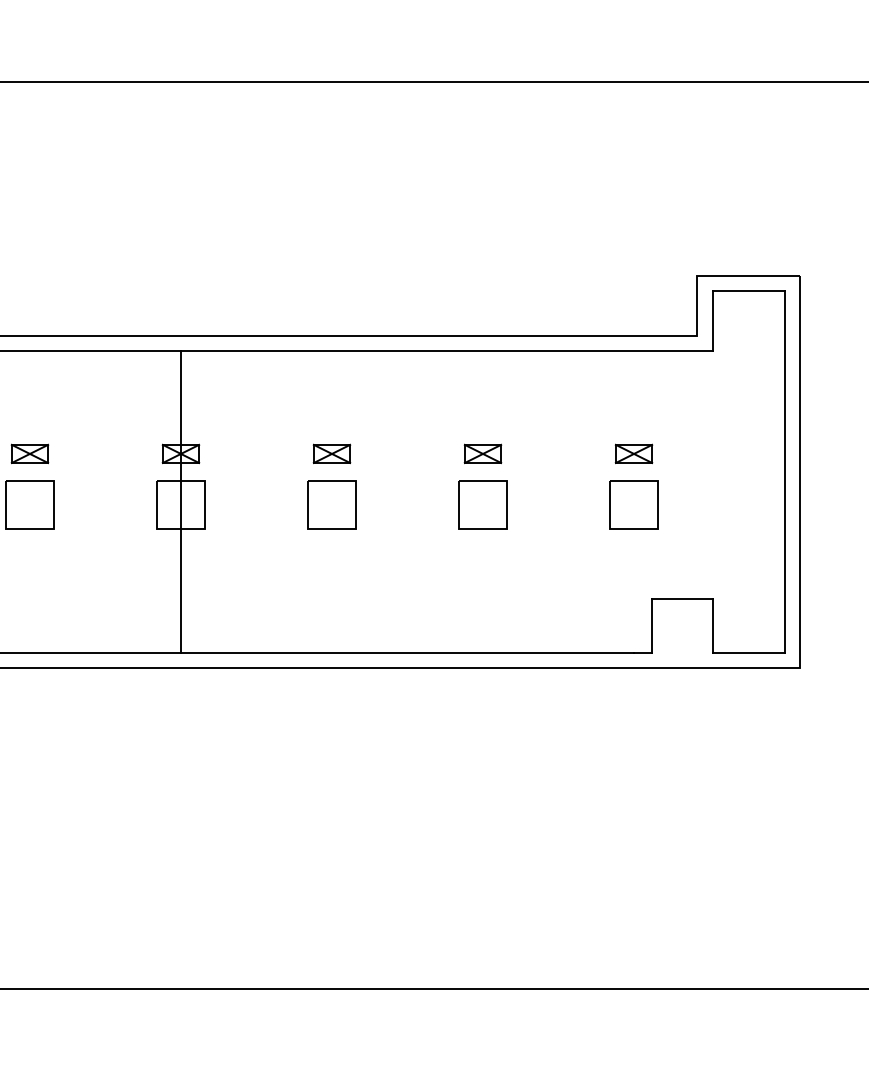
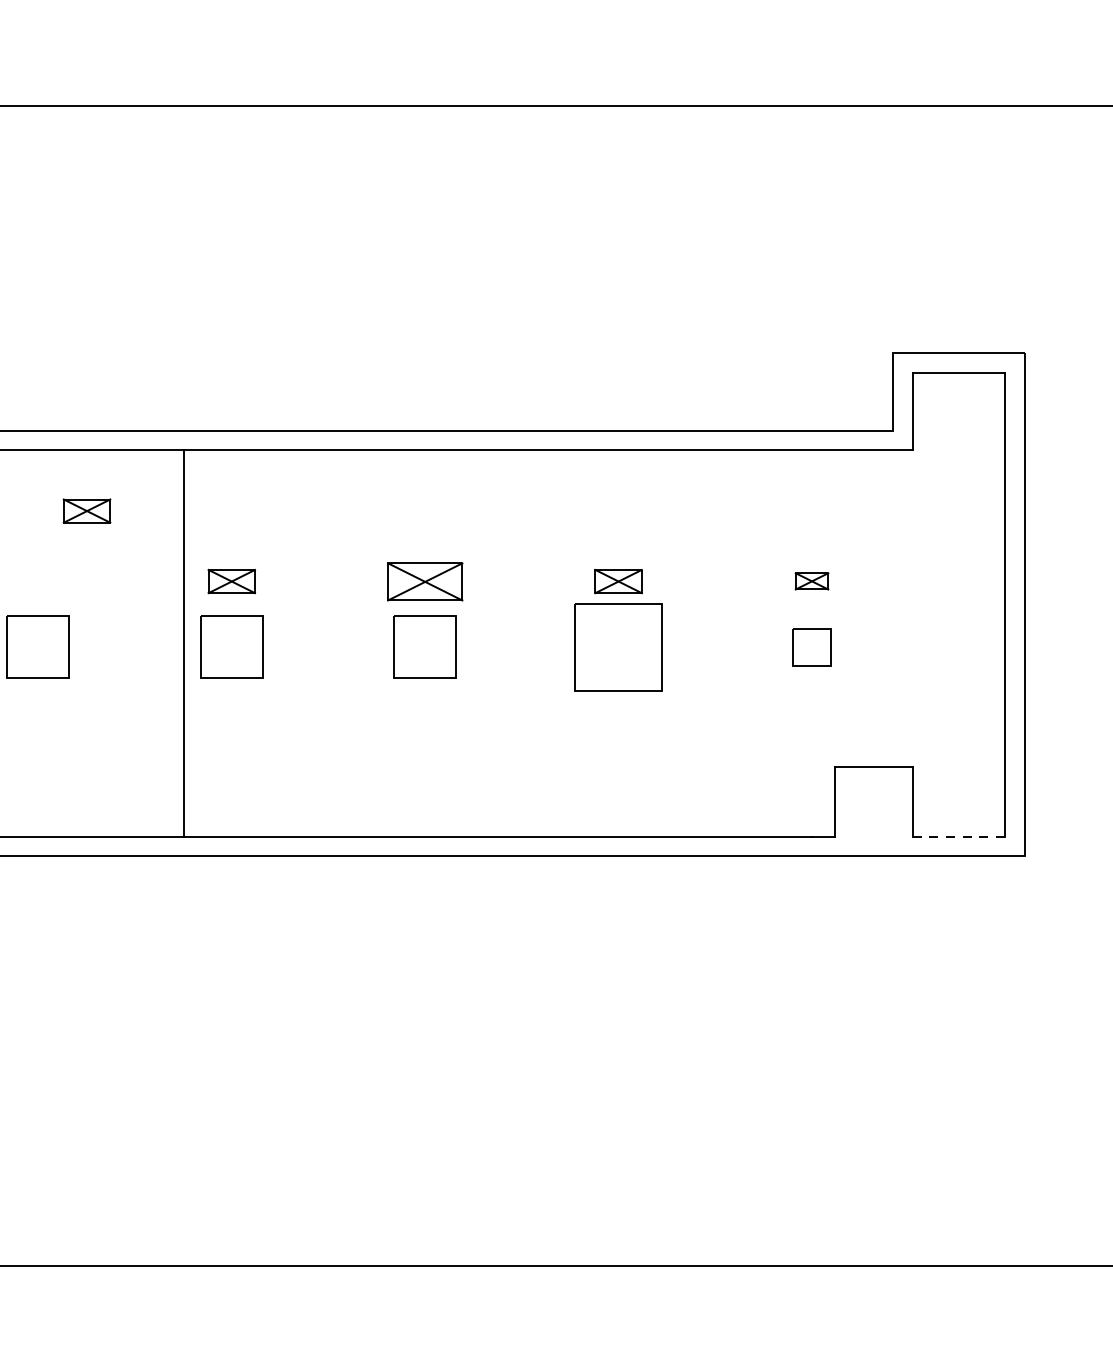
part: (29, 453) -> (86, 510), moved
part: (331, 453) -> (424, 580), size x1.6
part: (633, 453) -> (811, 580), size x0.7
line: (181, 502) -> (185, 643), moved
part: (482, 504) -> (617, 646), size x1.4
part: (633, 504) -> (811, 646), size x0.6
line: (749, 653) -> (959, 837), solid -> dashed

